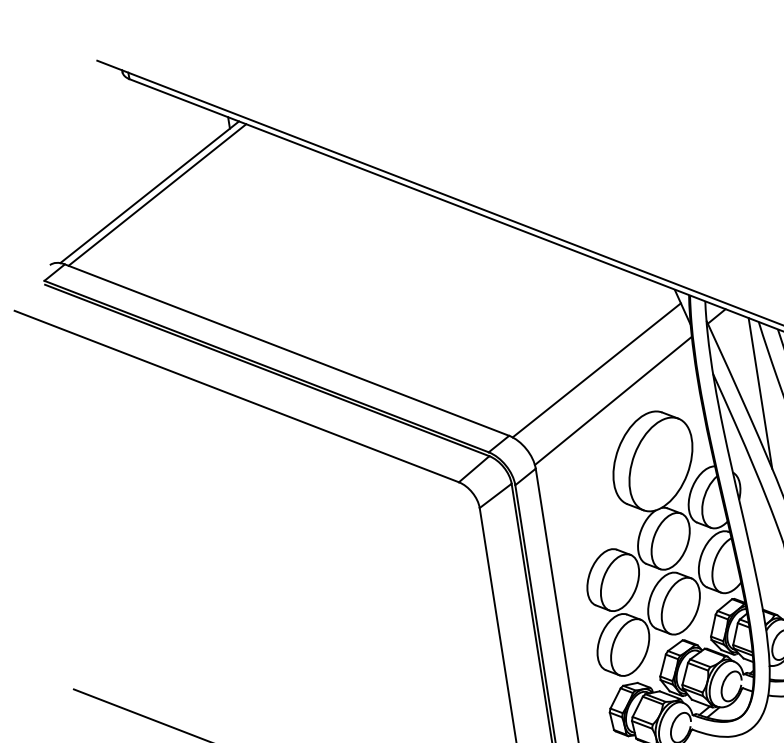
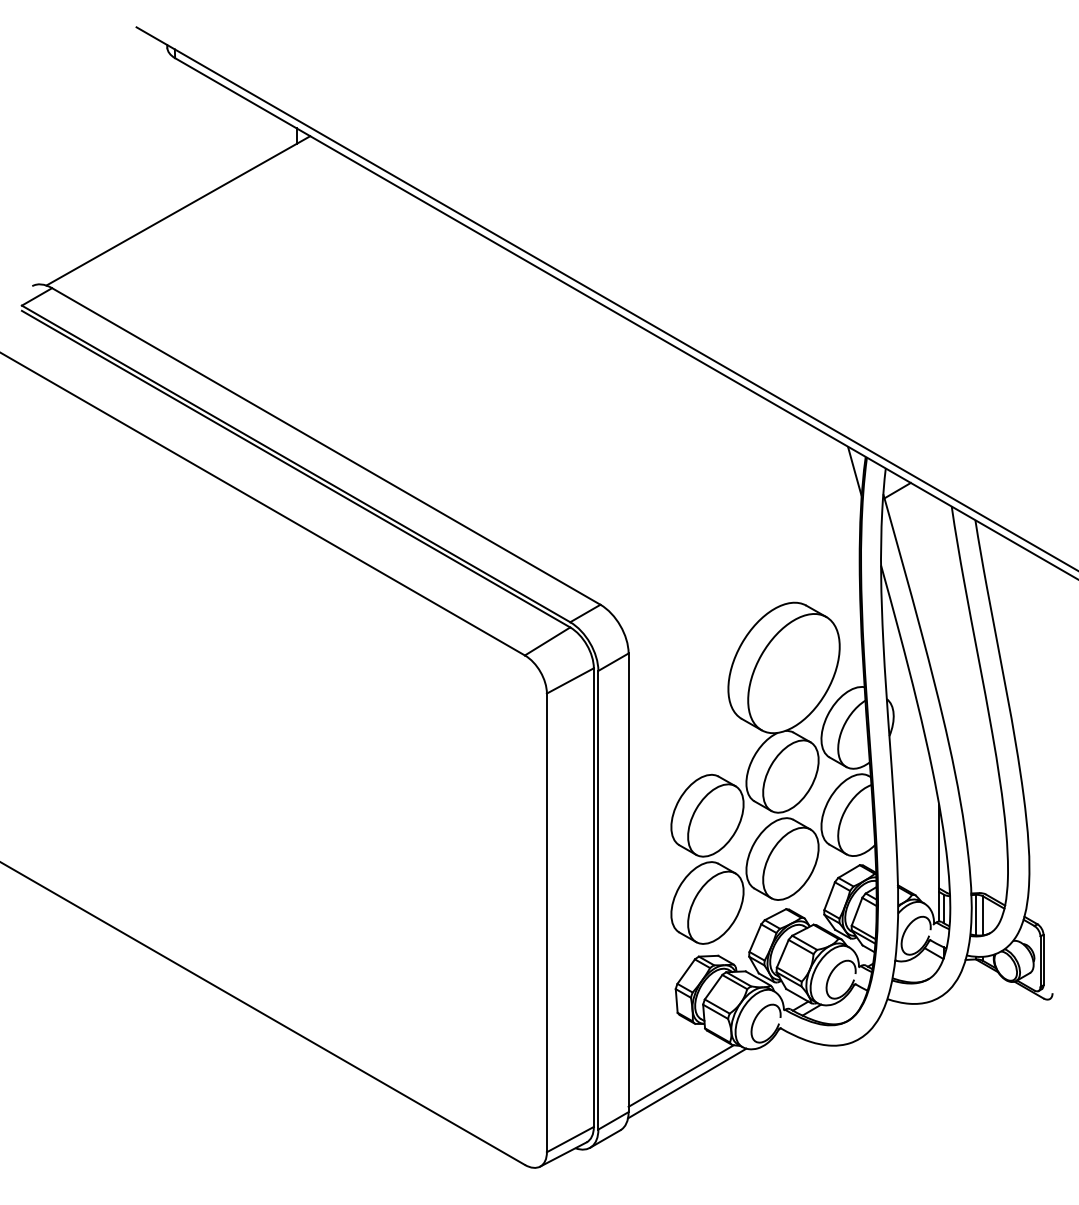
line: (157, 194) -> (187, 215), removed
line: (596, 370) -> (728, 536), removed
line: (760, 393) -> (939, 600), removed
line: (613, 401) -> (744, 580), removed

